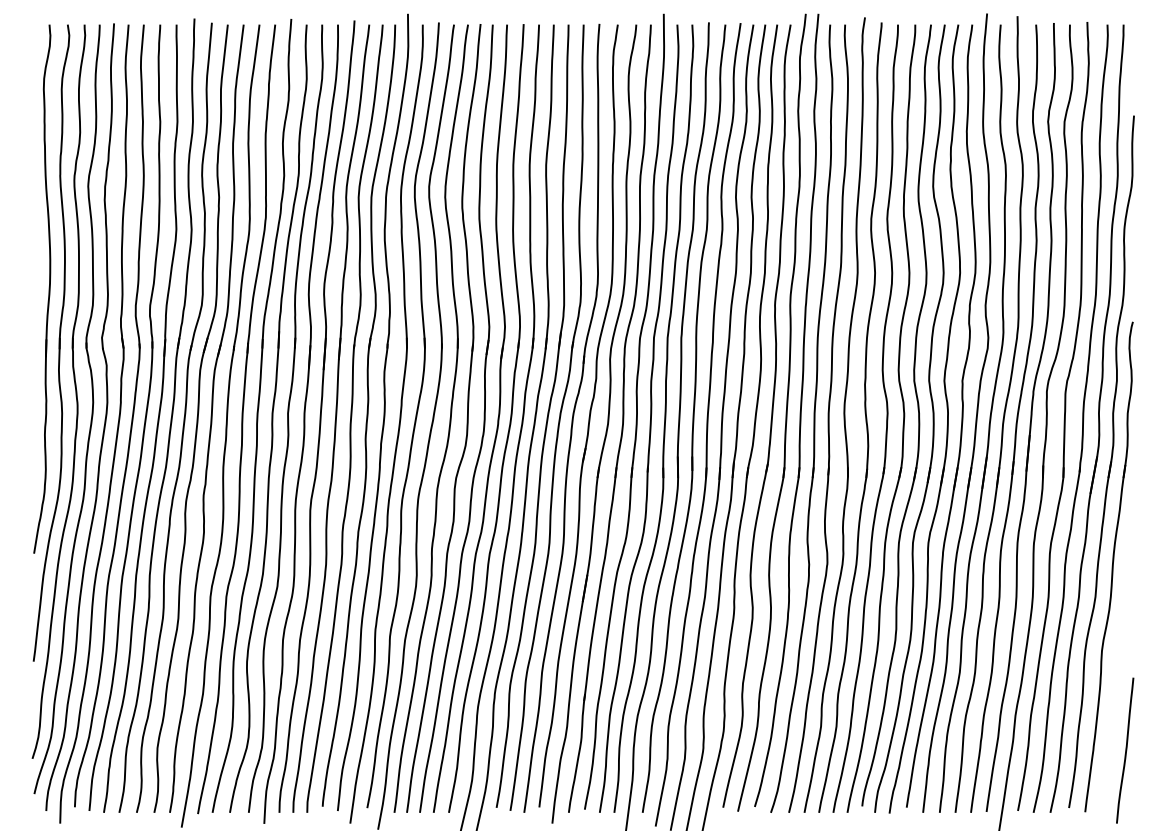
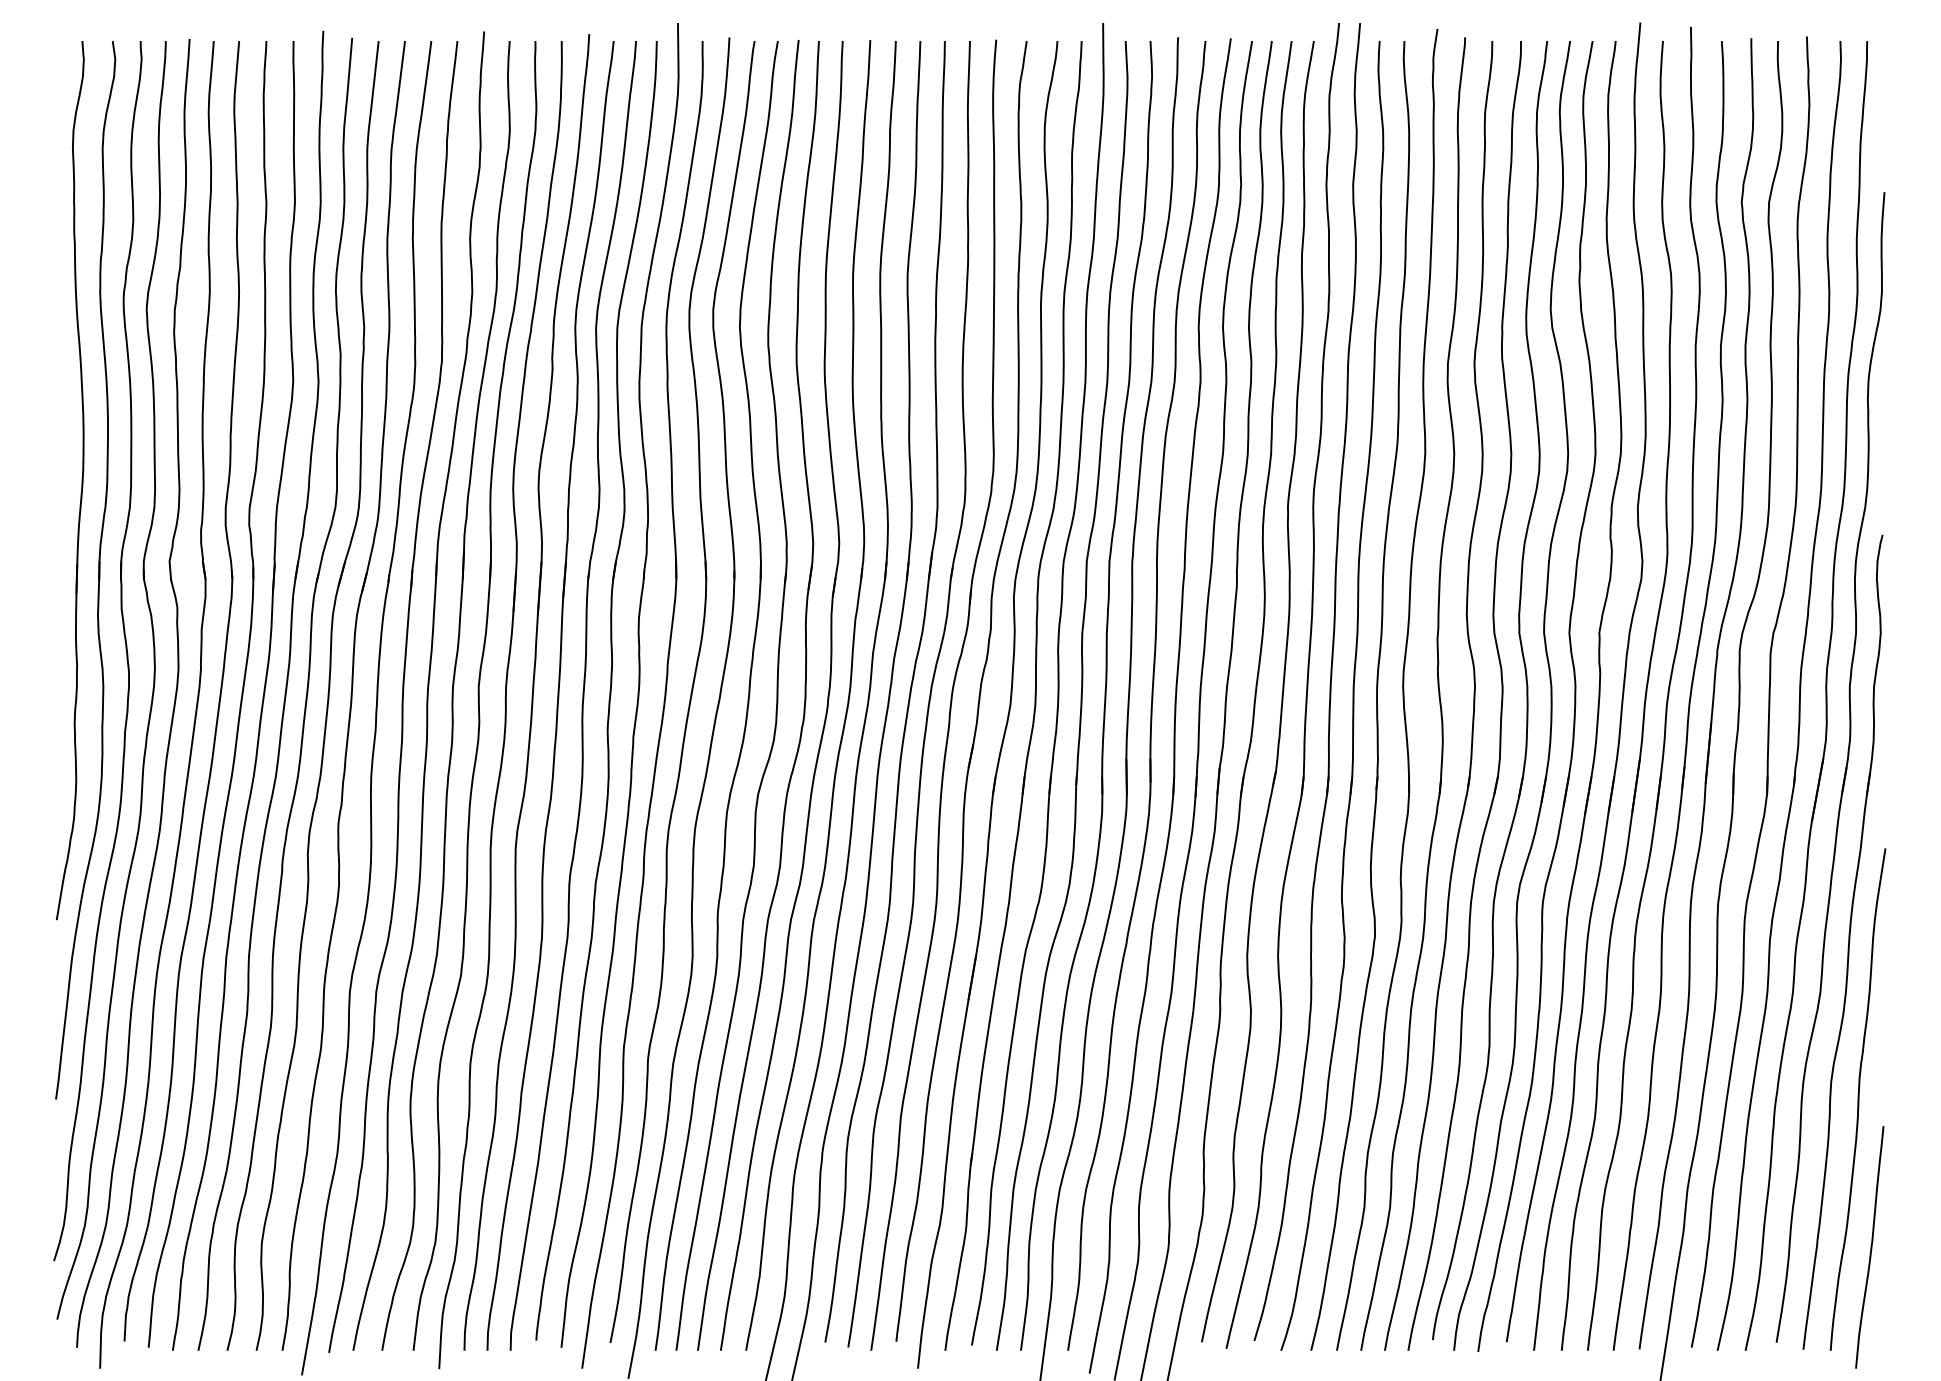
curve: (1117, 661) -> (1857, 1099), added

